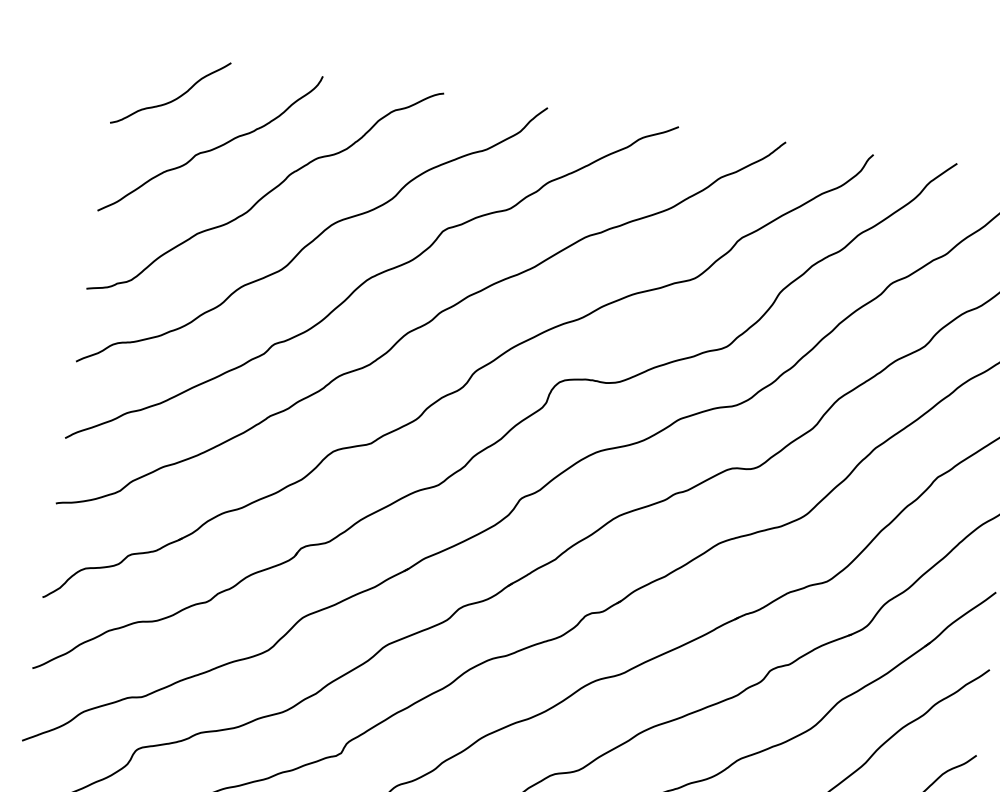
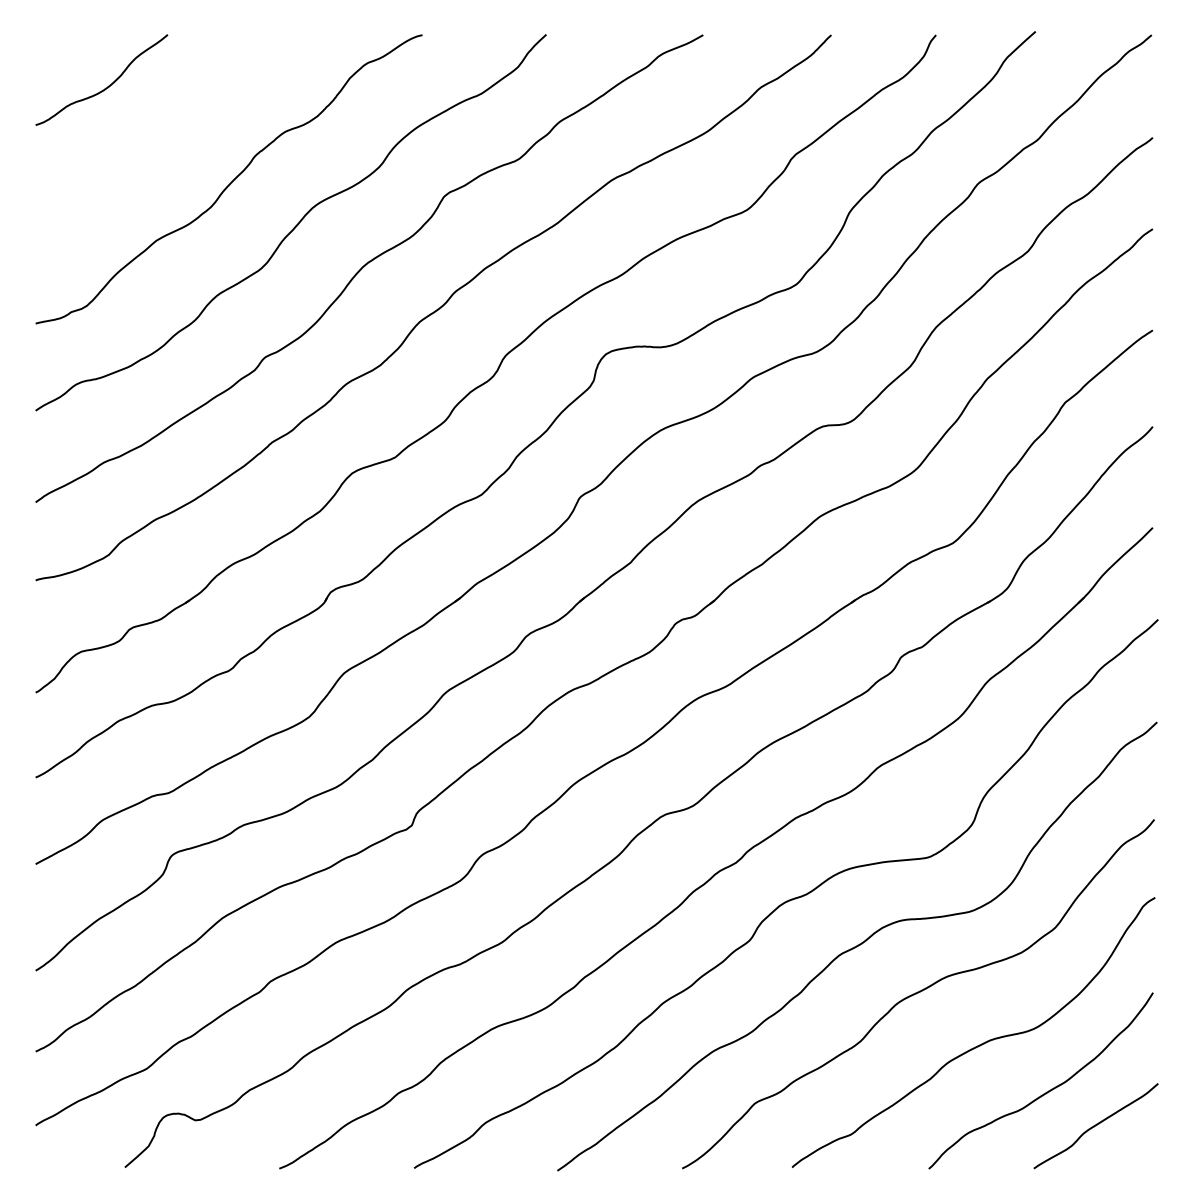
curve: (211, 148) -> (159, 138), removed

